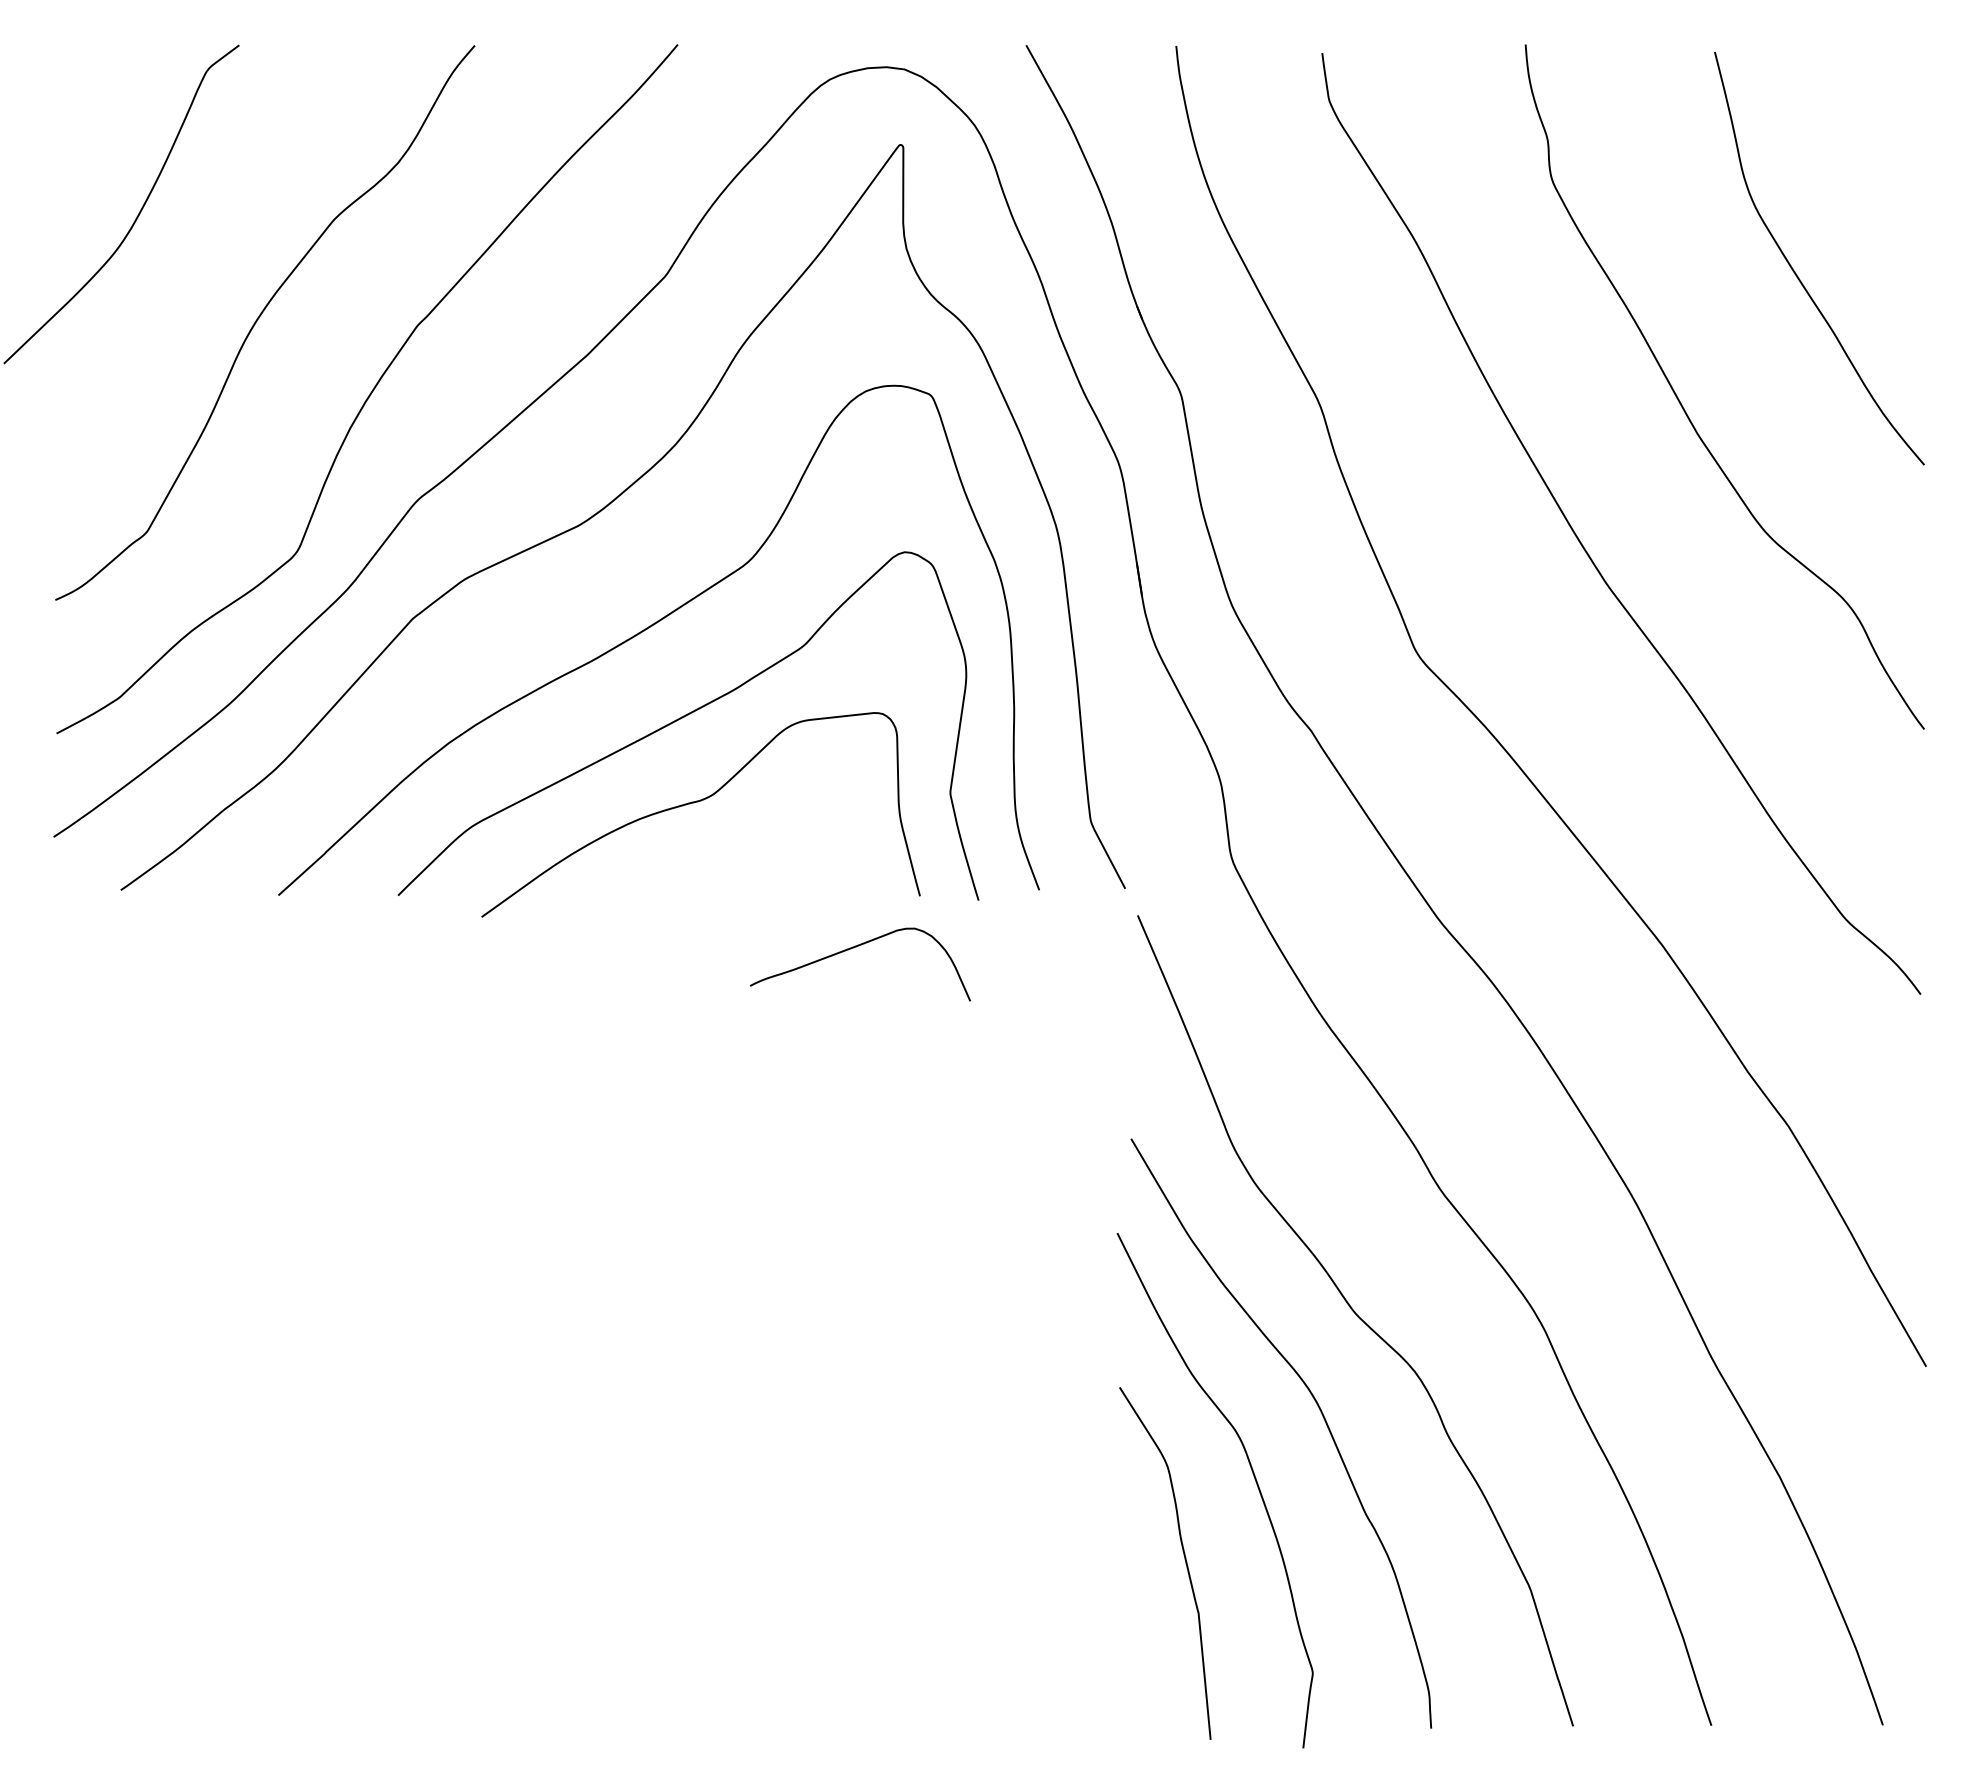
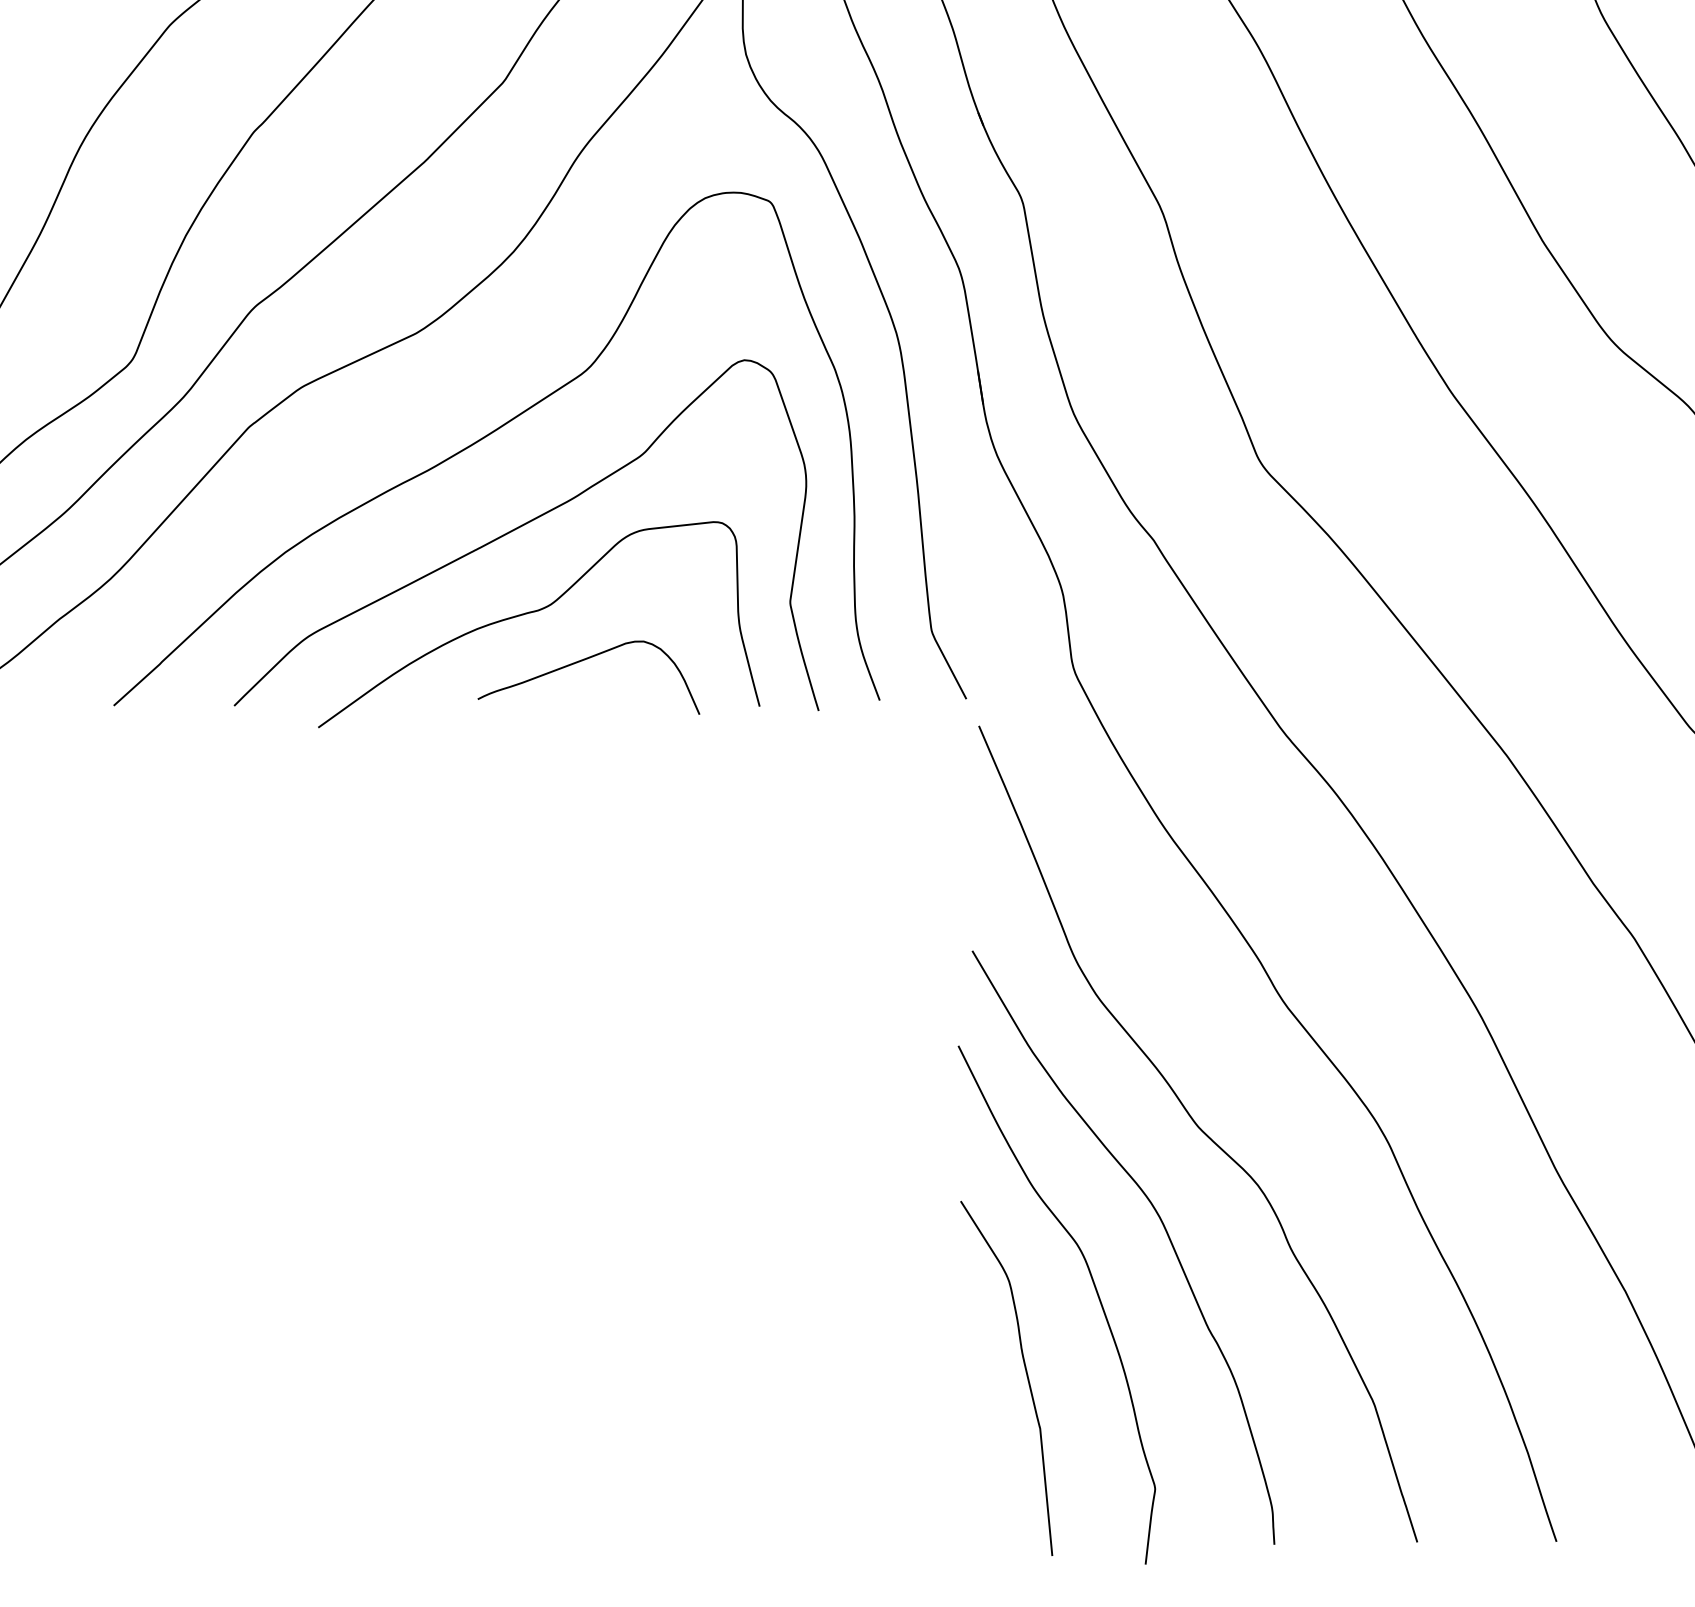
curve: (851, 949) -> (579, 662), moved

